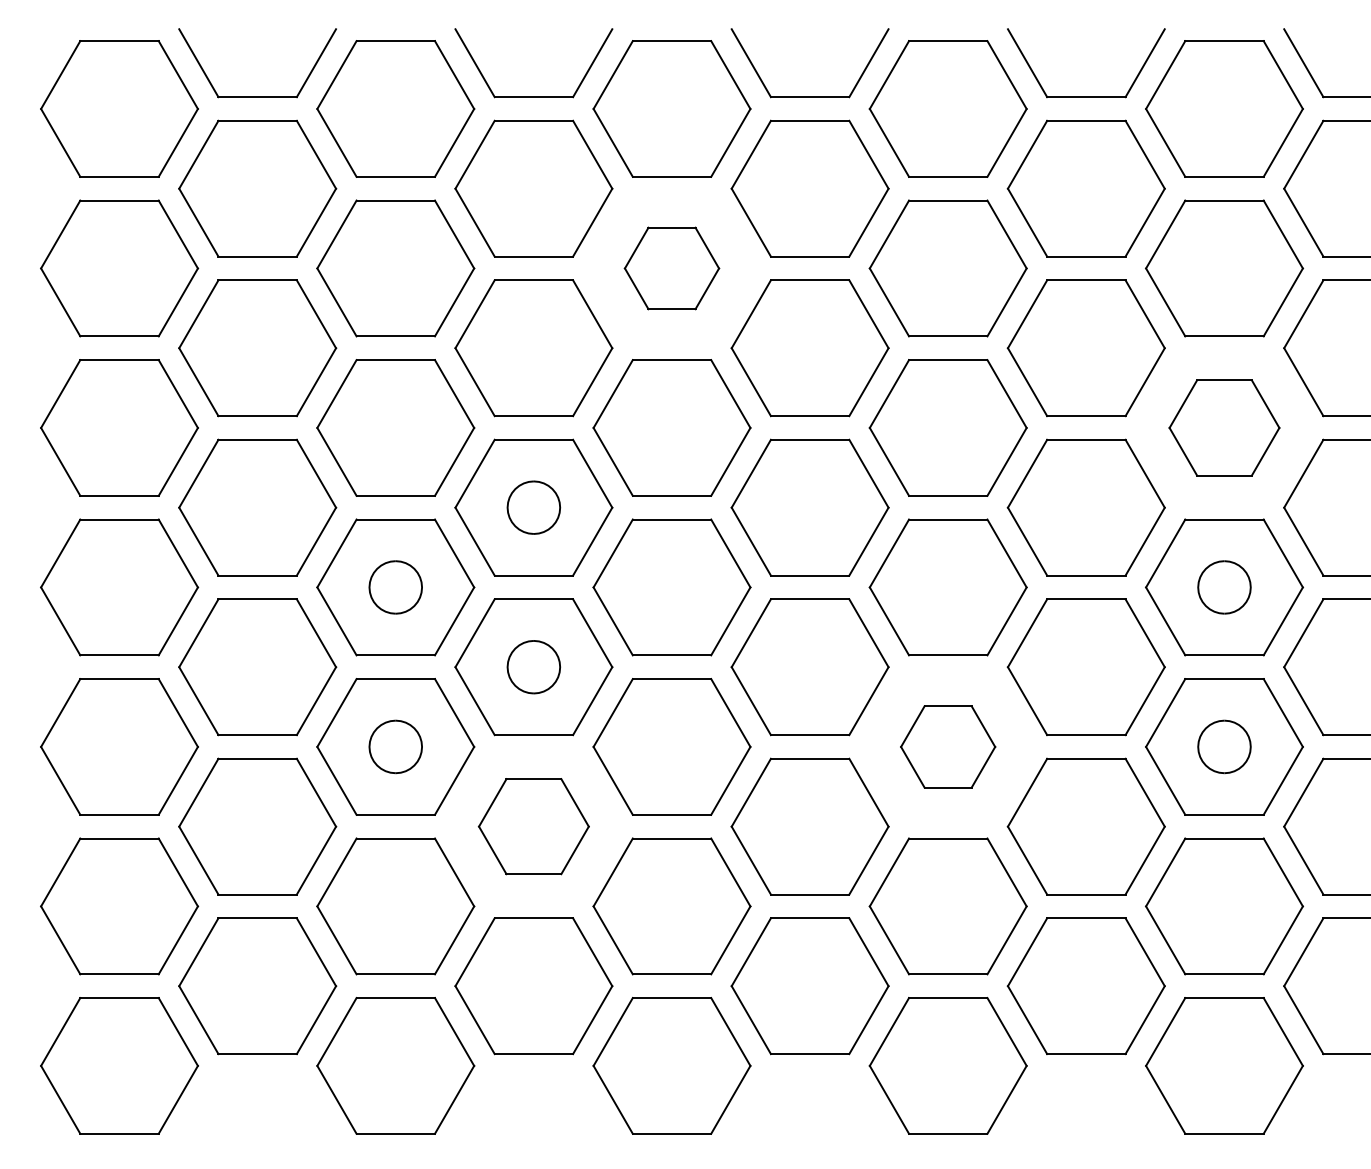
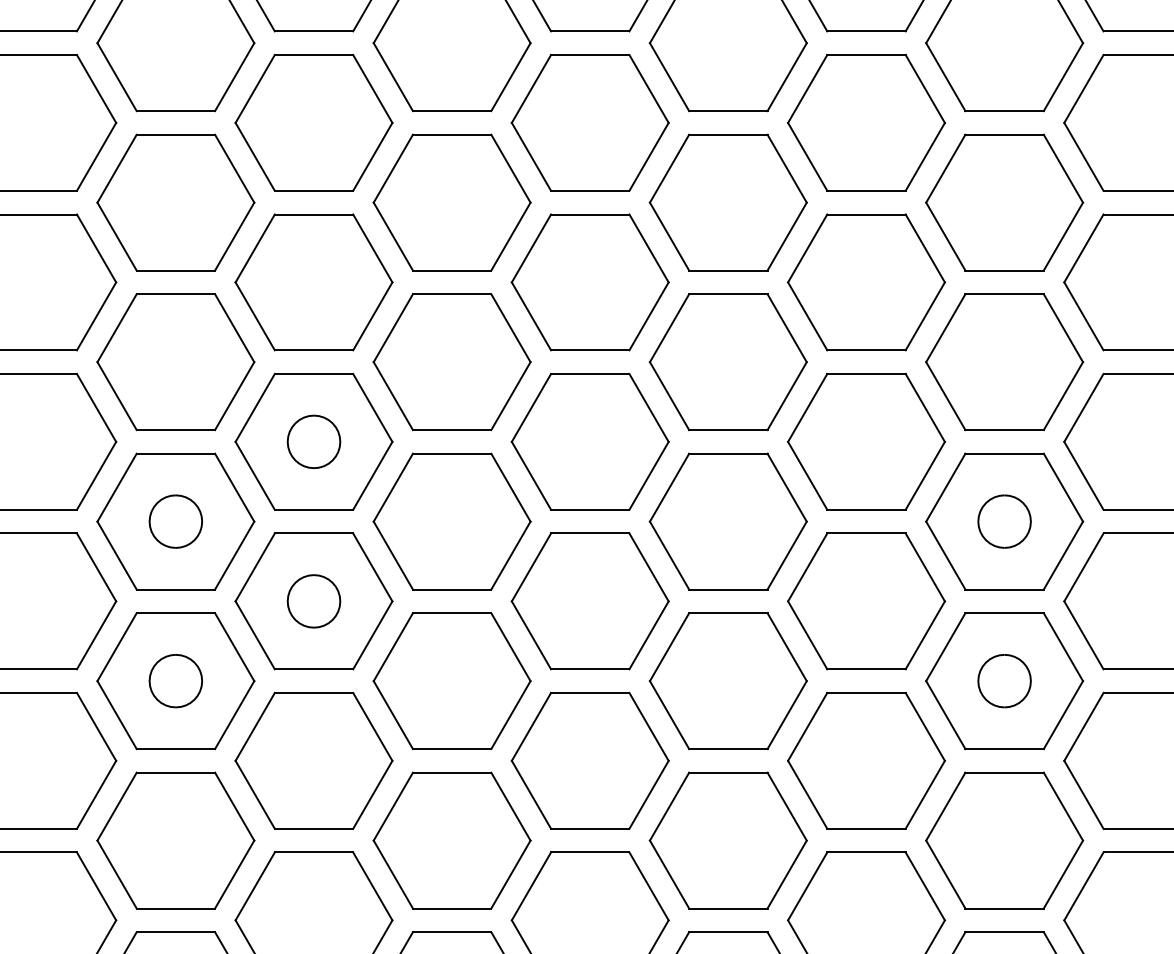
part: (671, 268) -> (451, 202), size x1.67
part: (1224, 427) -> (1004, 361), size x1.43
part: (947, 746) -> (727, 680), size x1.67
part: (533, 826) -> (313, 760), size x1.43

